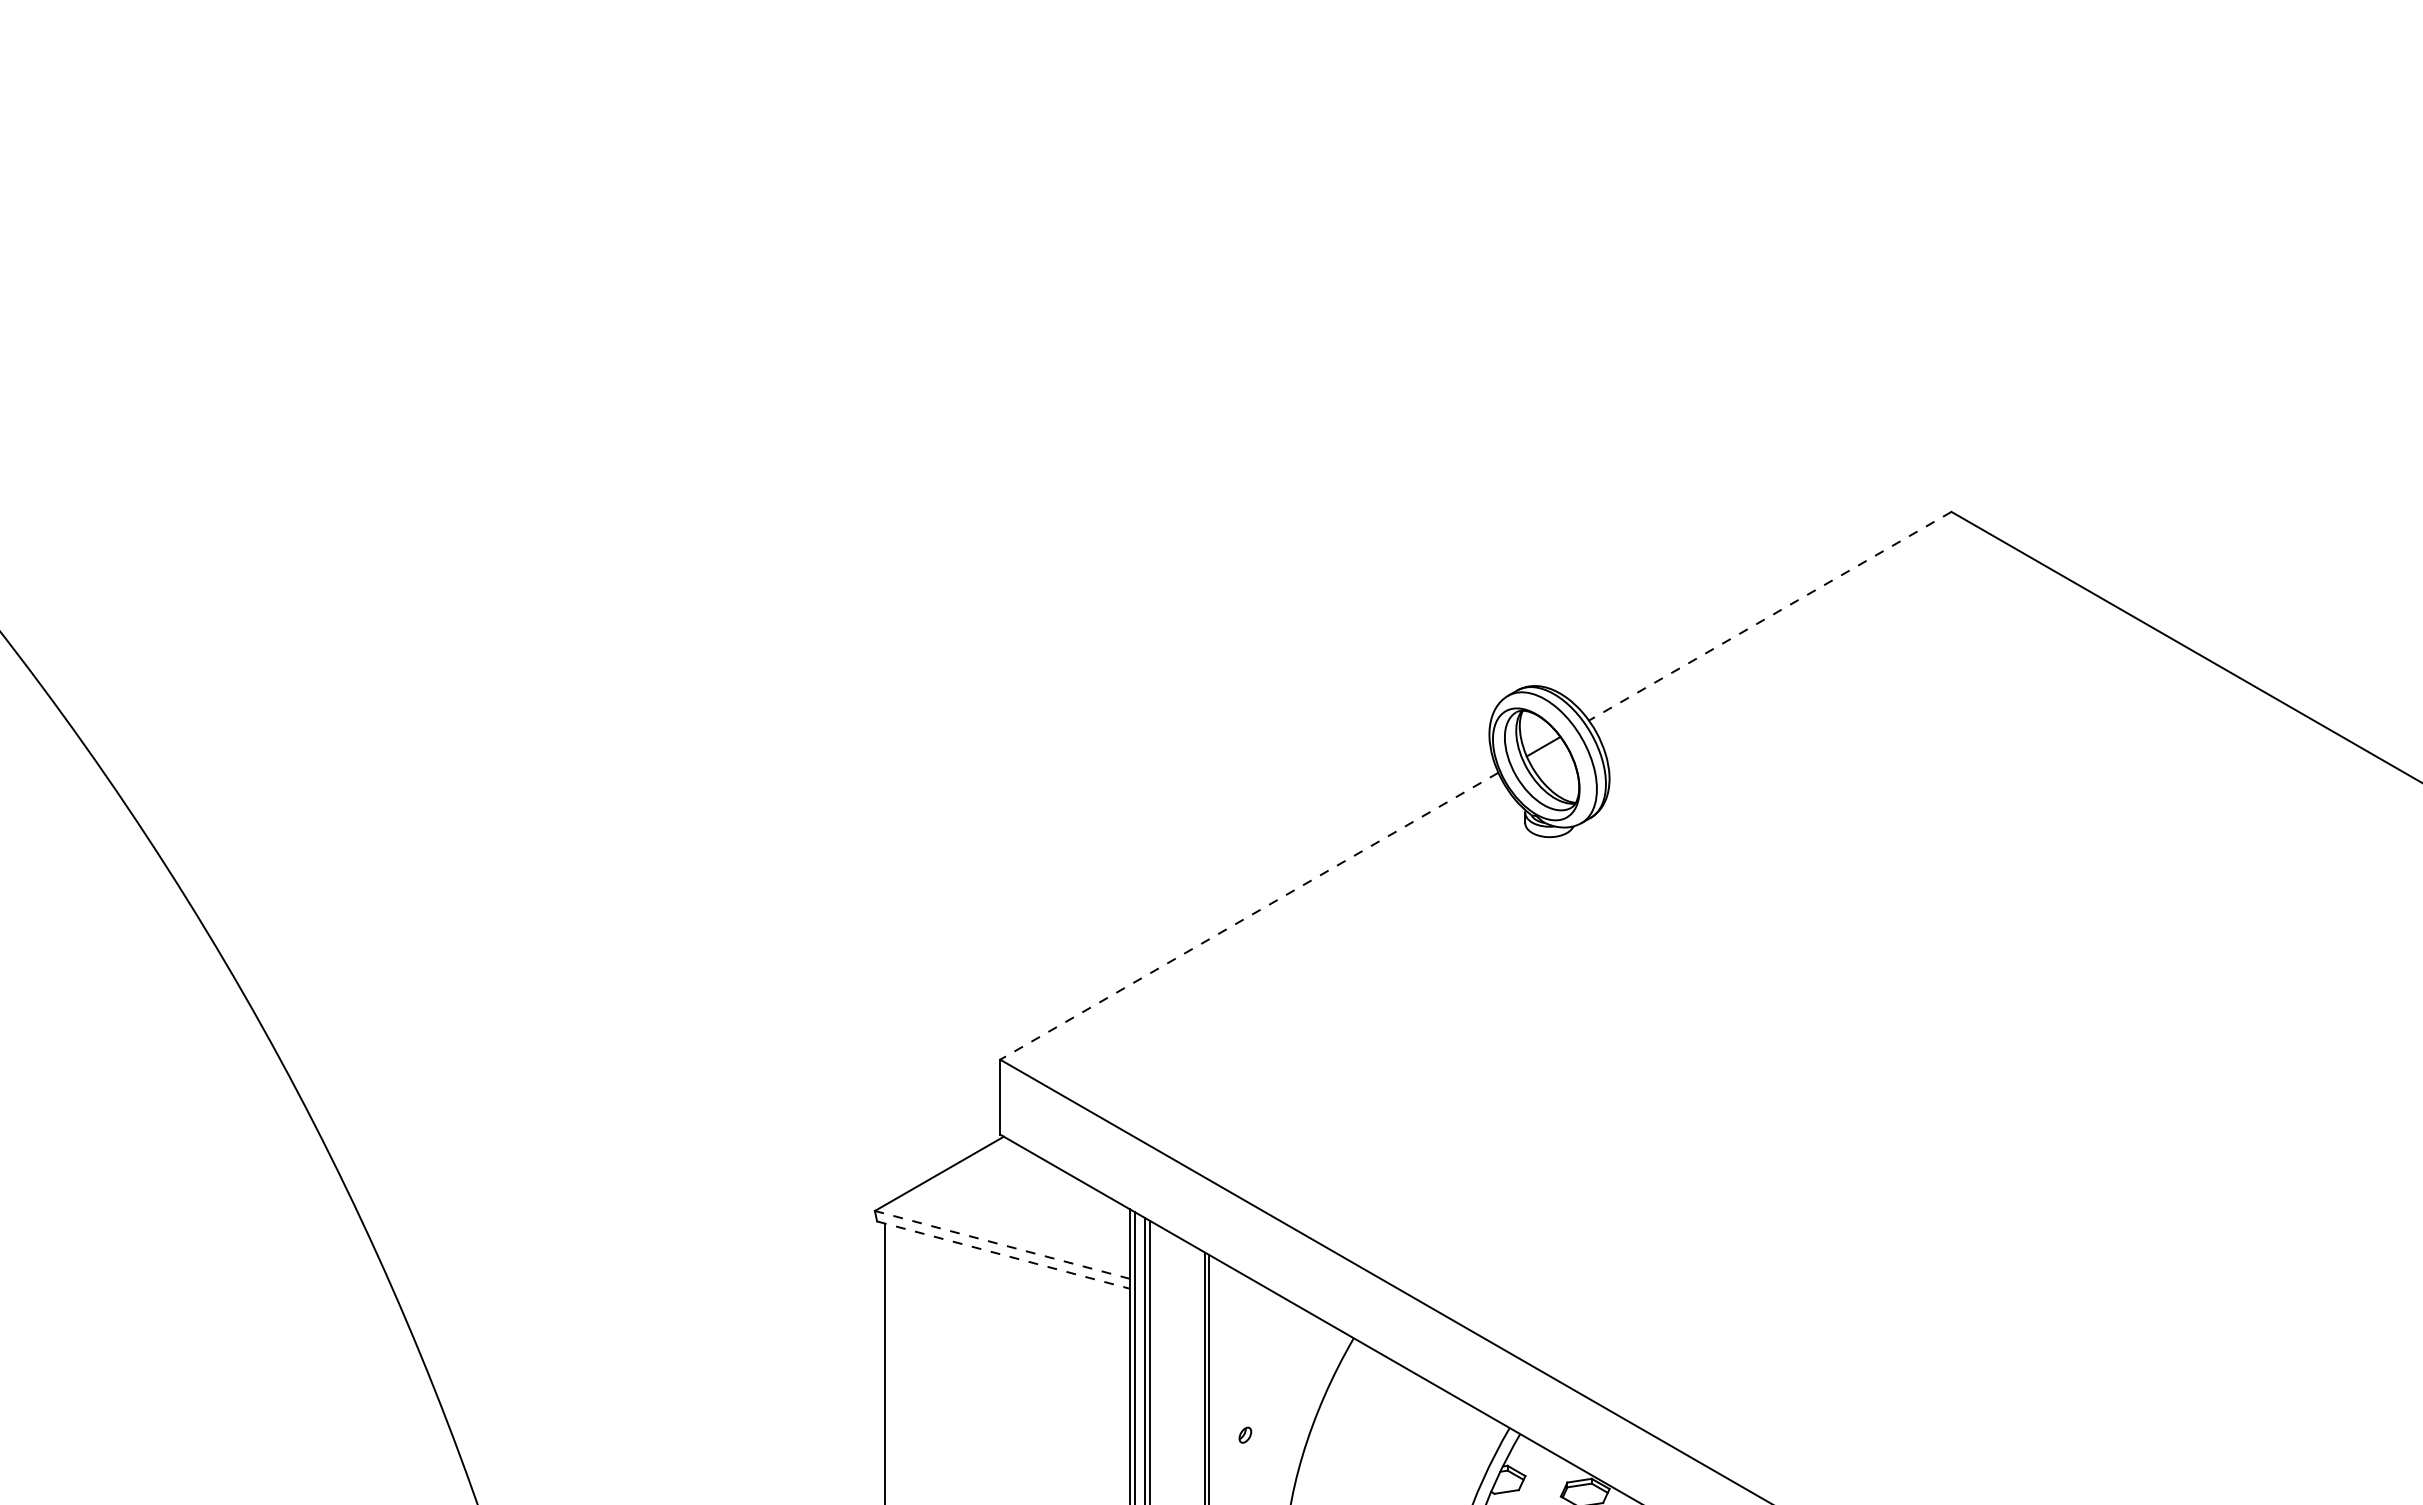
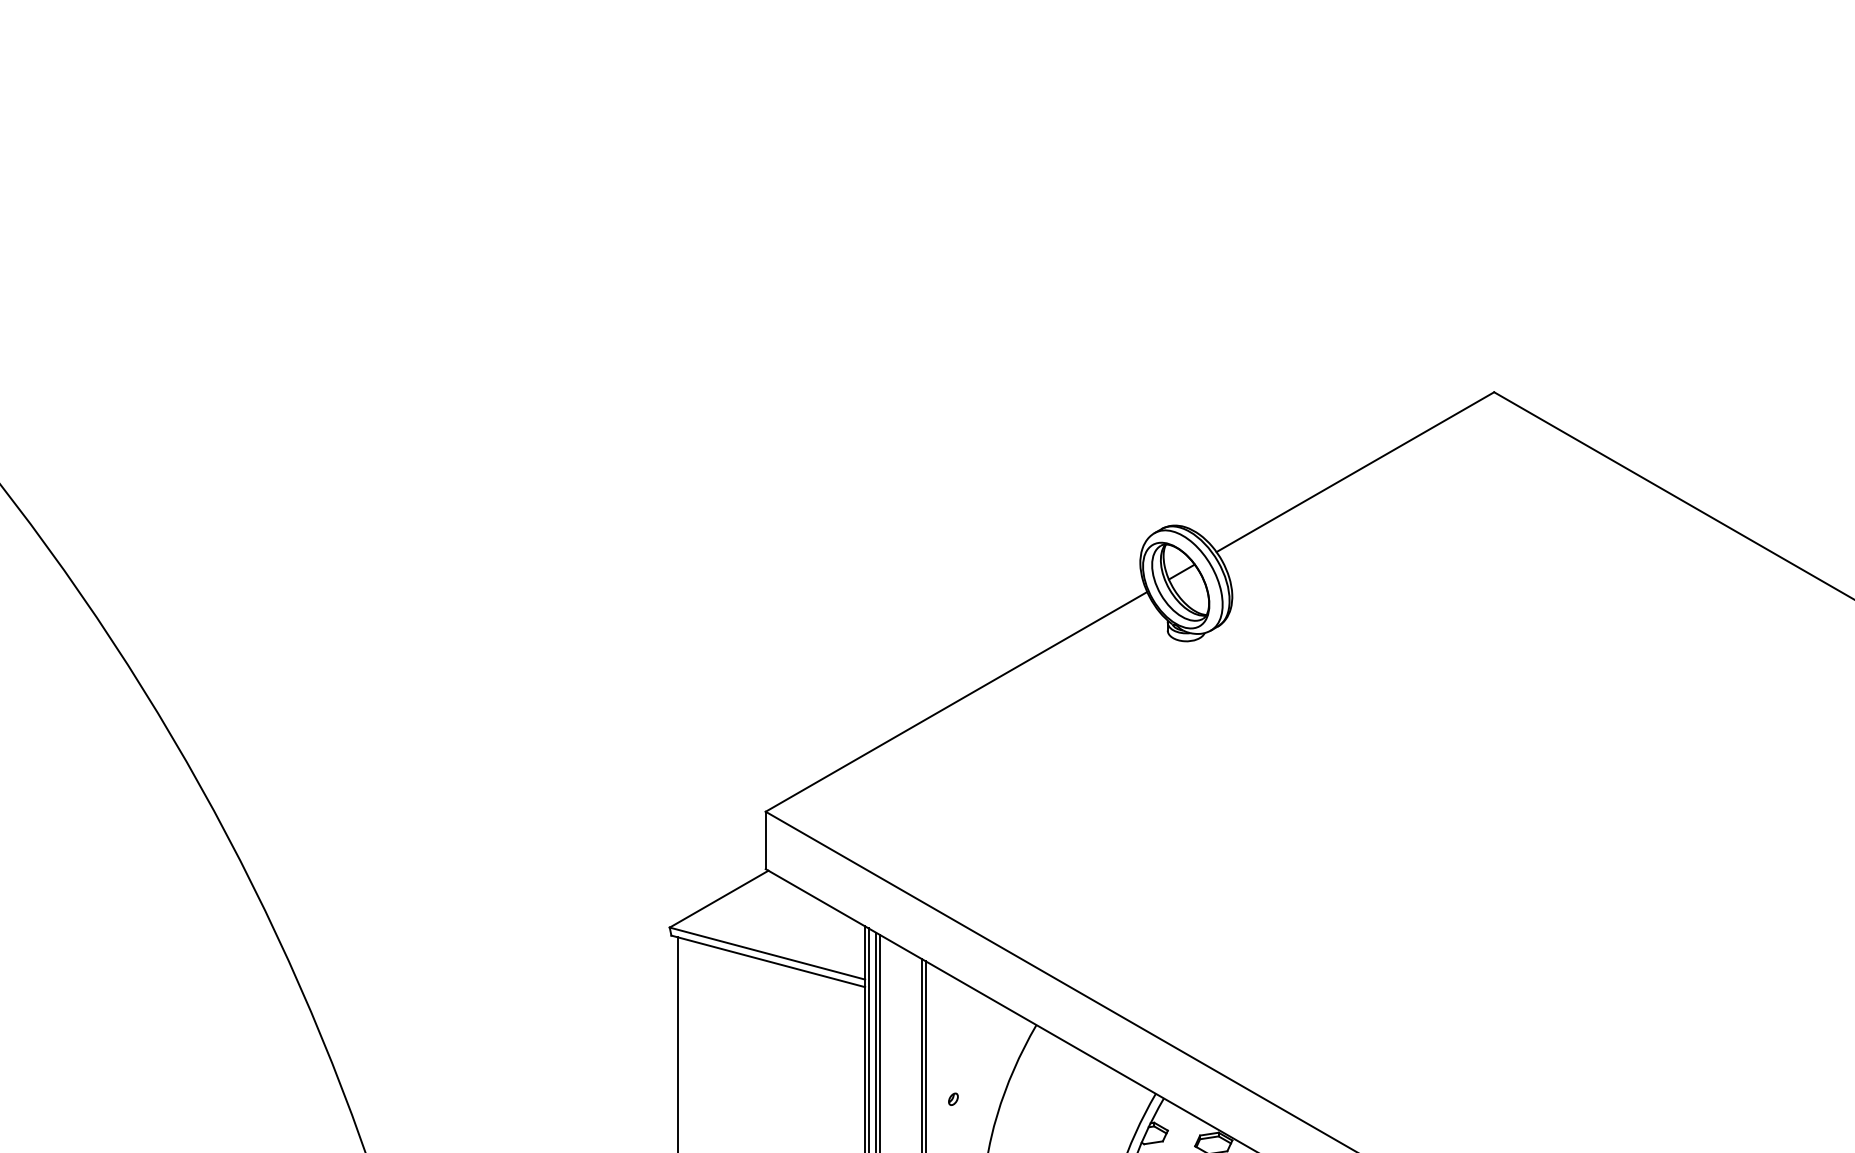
line: (1769, 616) -> (1354, 472), dashed -> solid
line: (1248, 916) -> (955, 702), dashed -> solid
line: (1002, 1244) -> (767, 953), dashed -> solid
line: (1003, 1255) -> (768, 961), dashed -> solid

